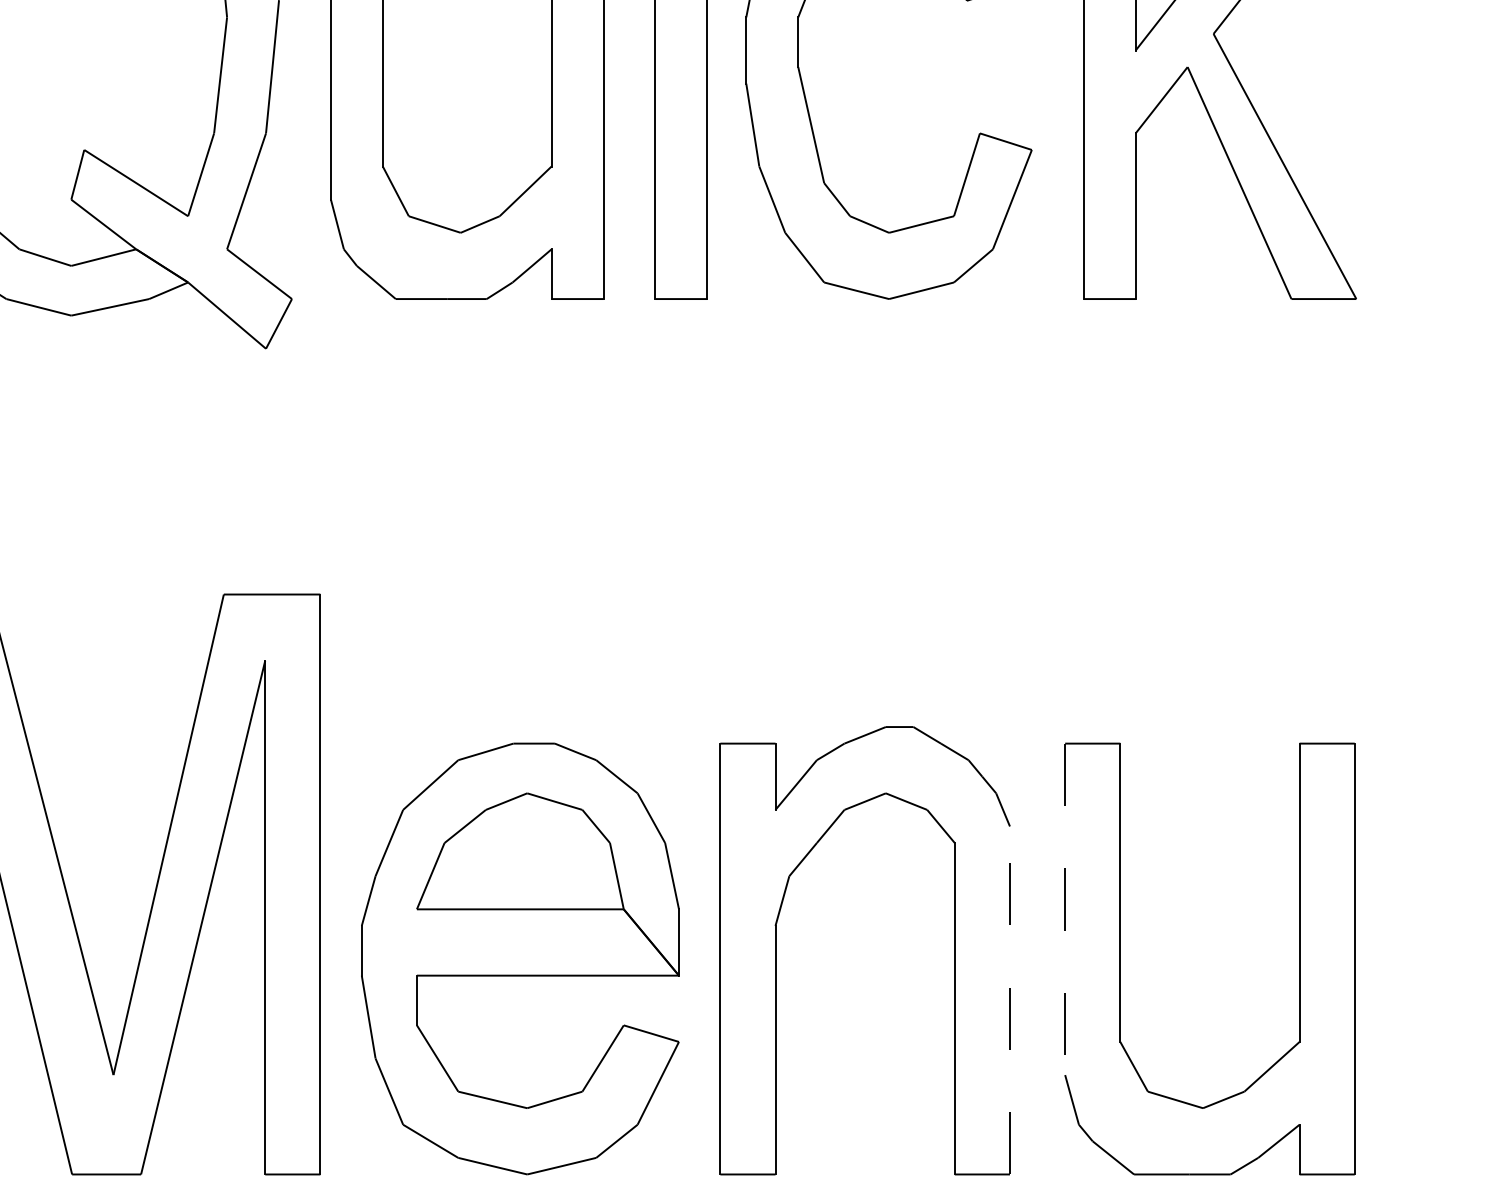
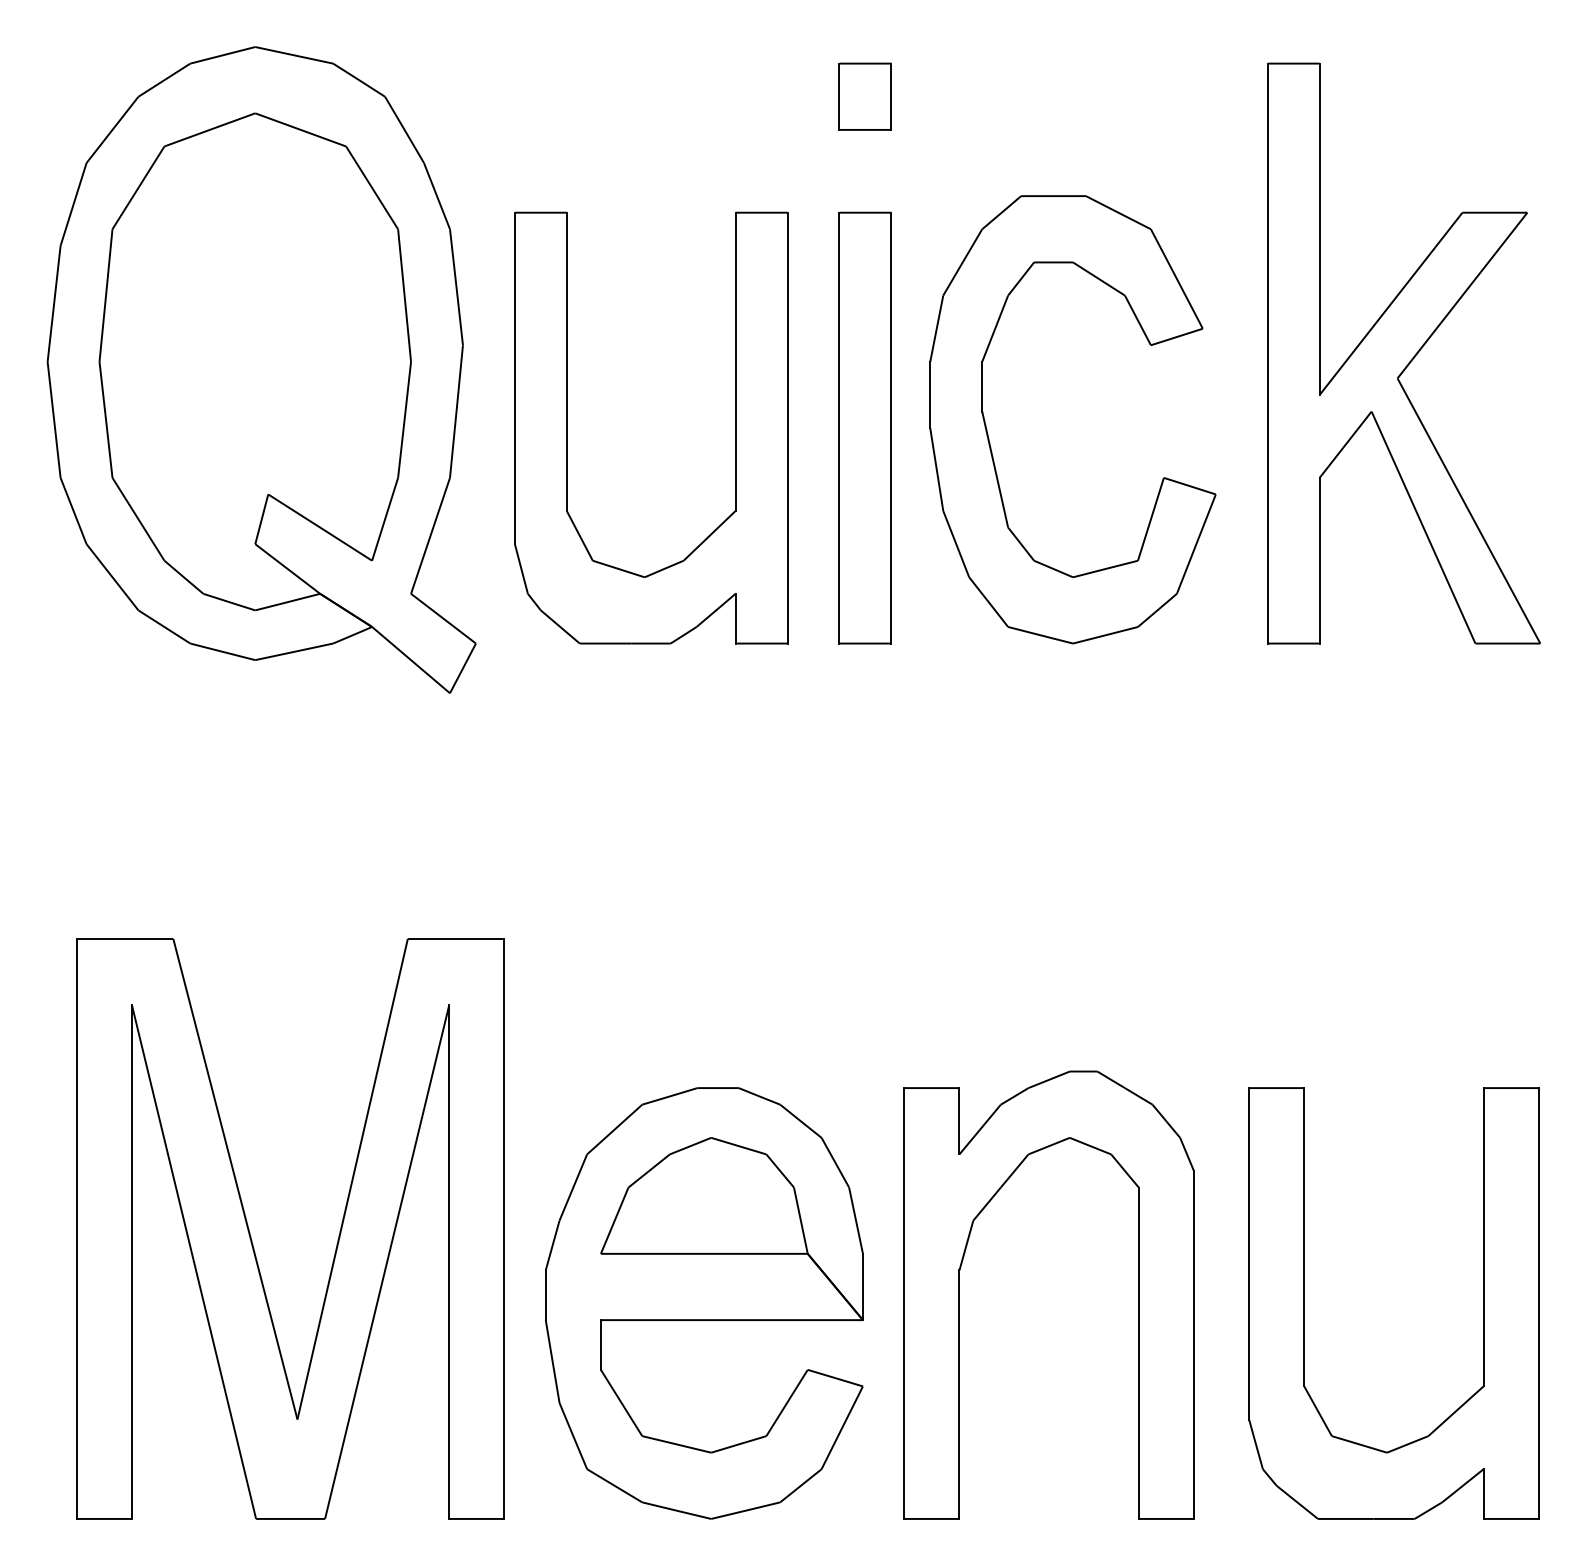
line: (1065, 909) -> (1249, 1253), dashed -> solid
line: (1009, 1000) -> (1193, 1344), dashed -> solid

